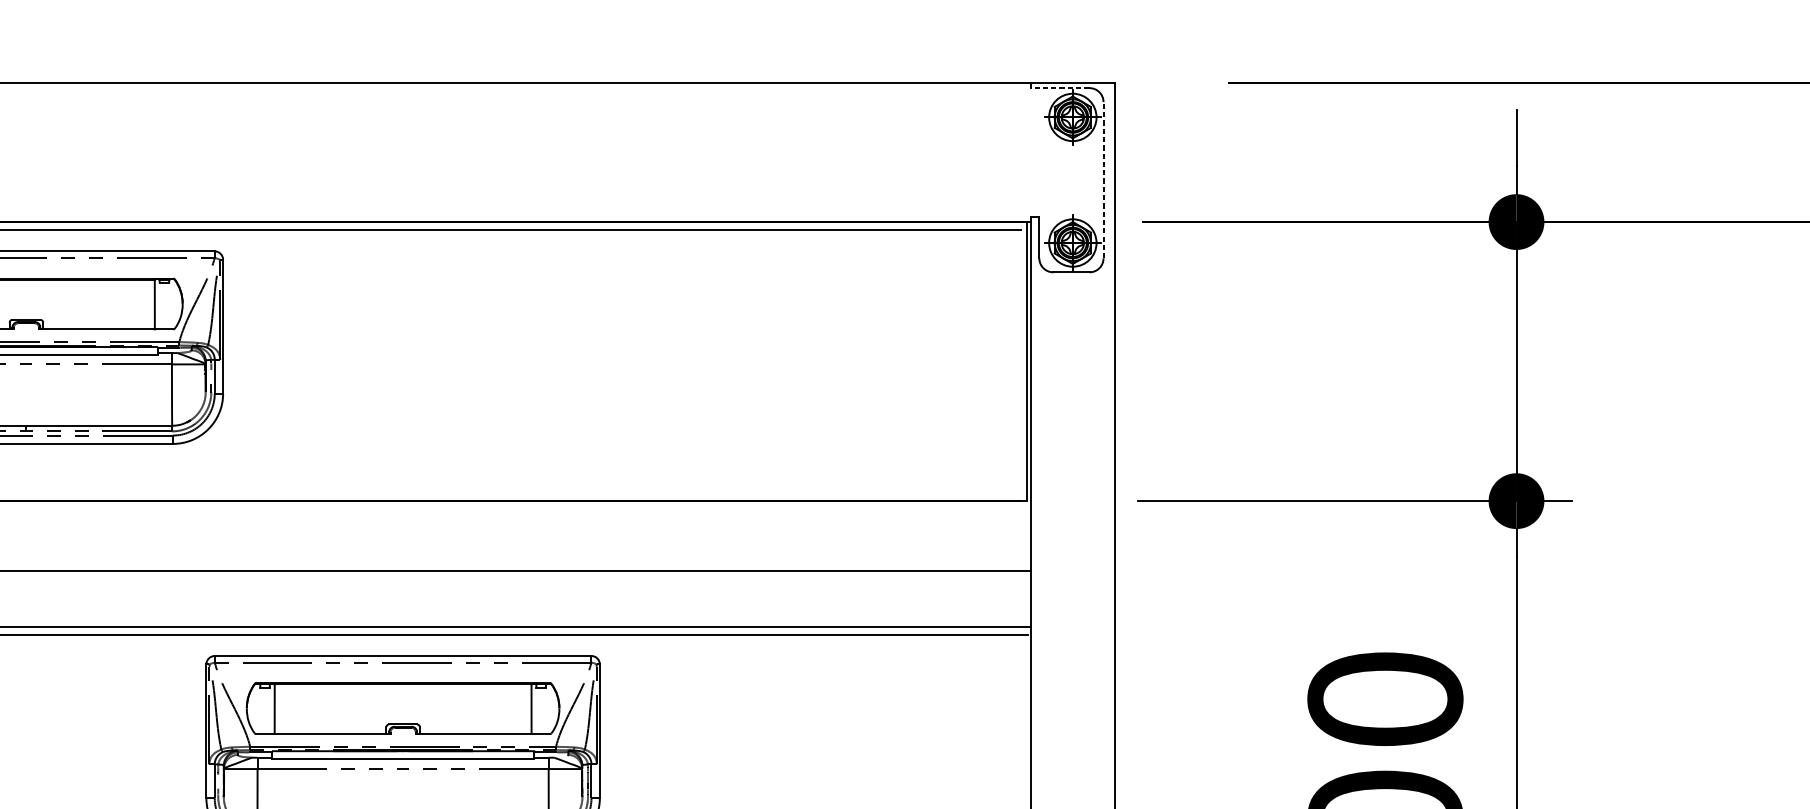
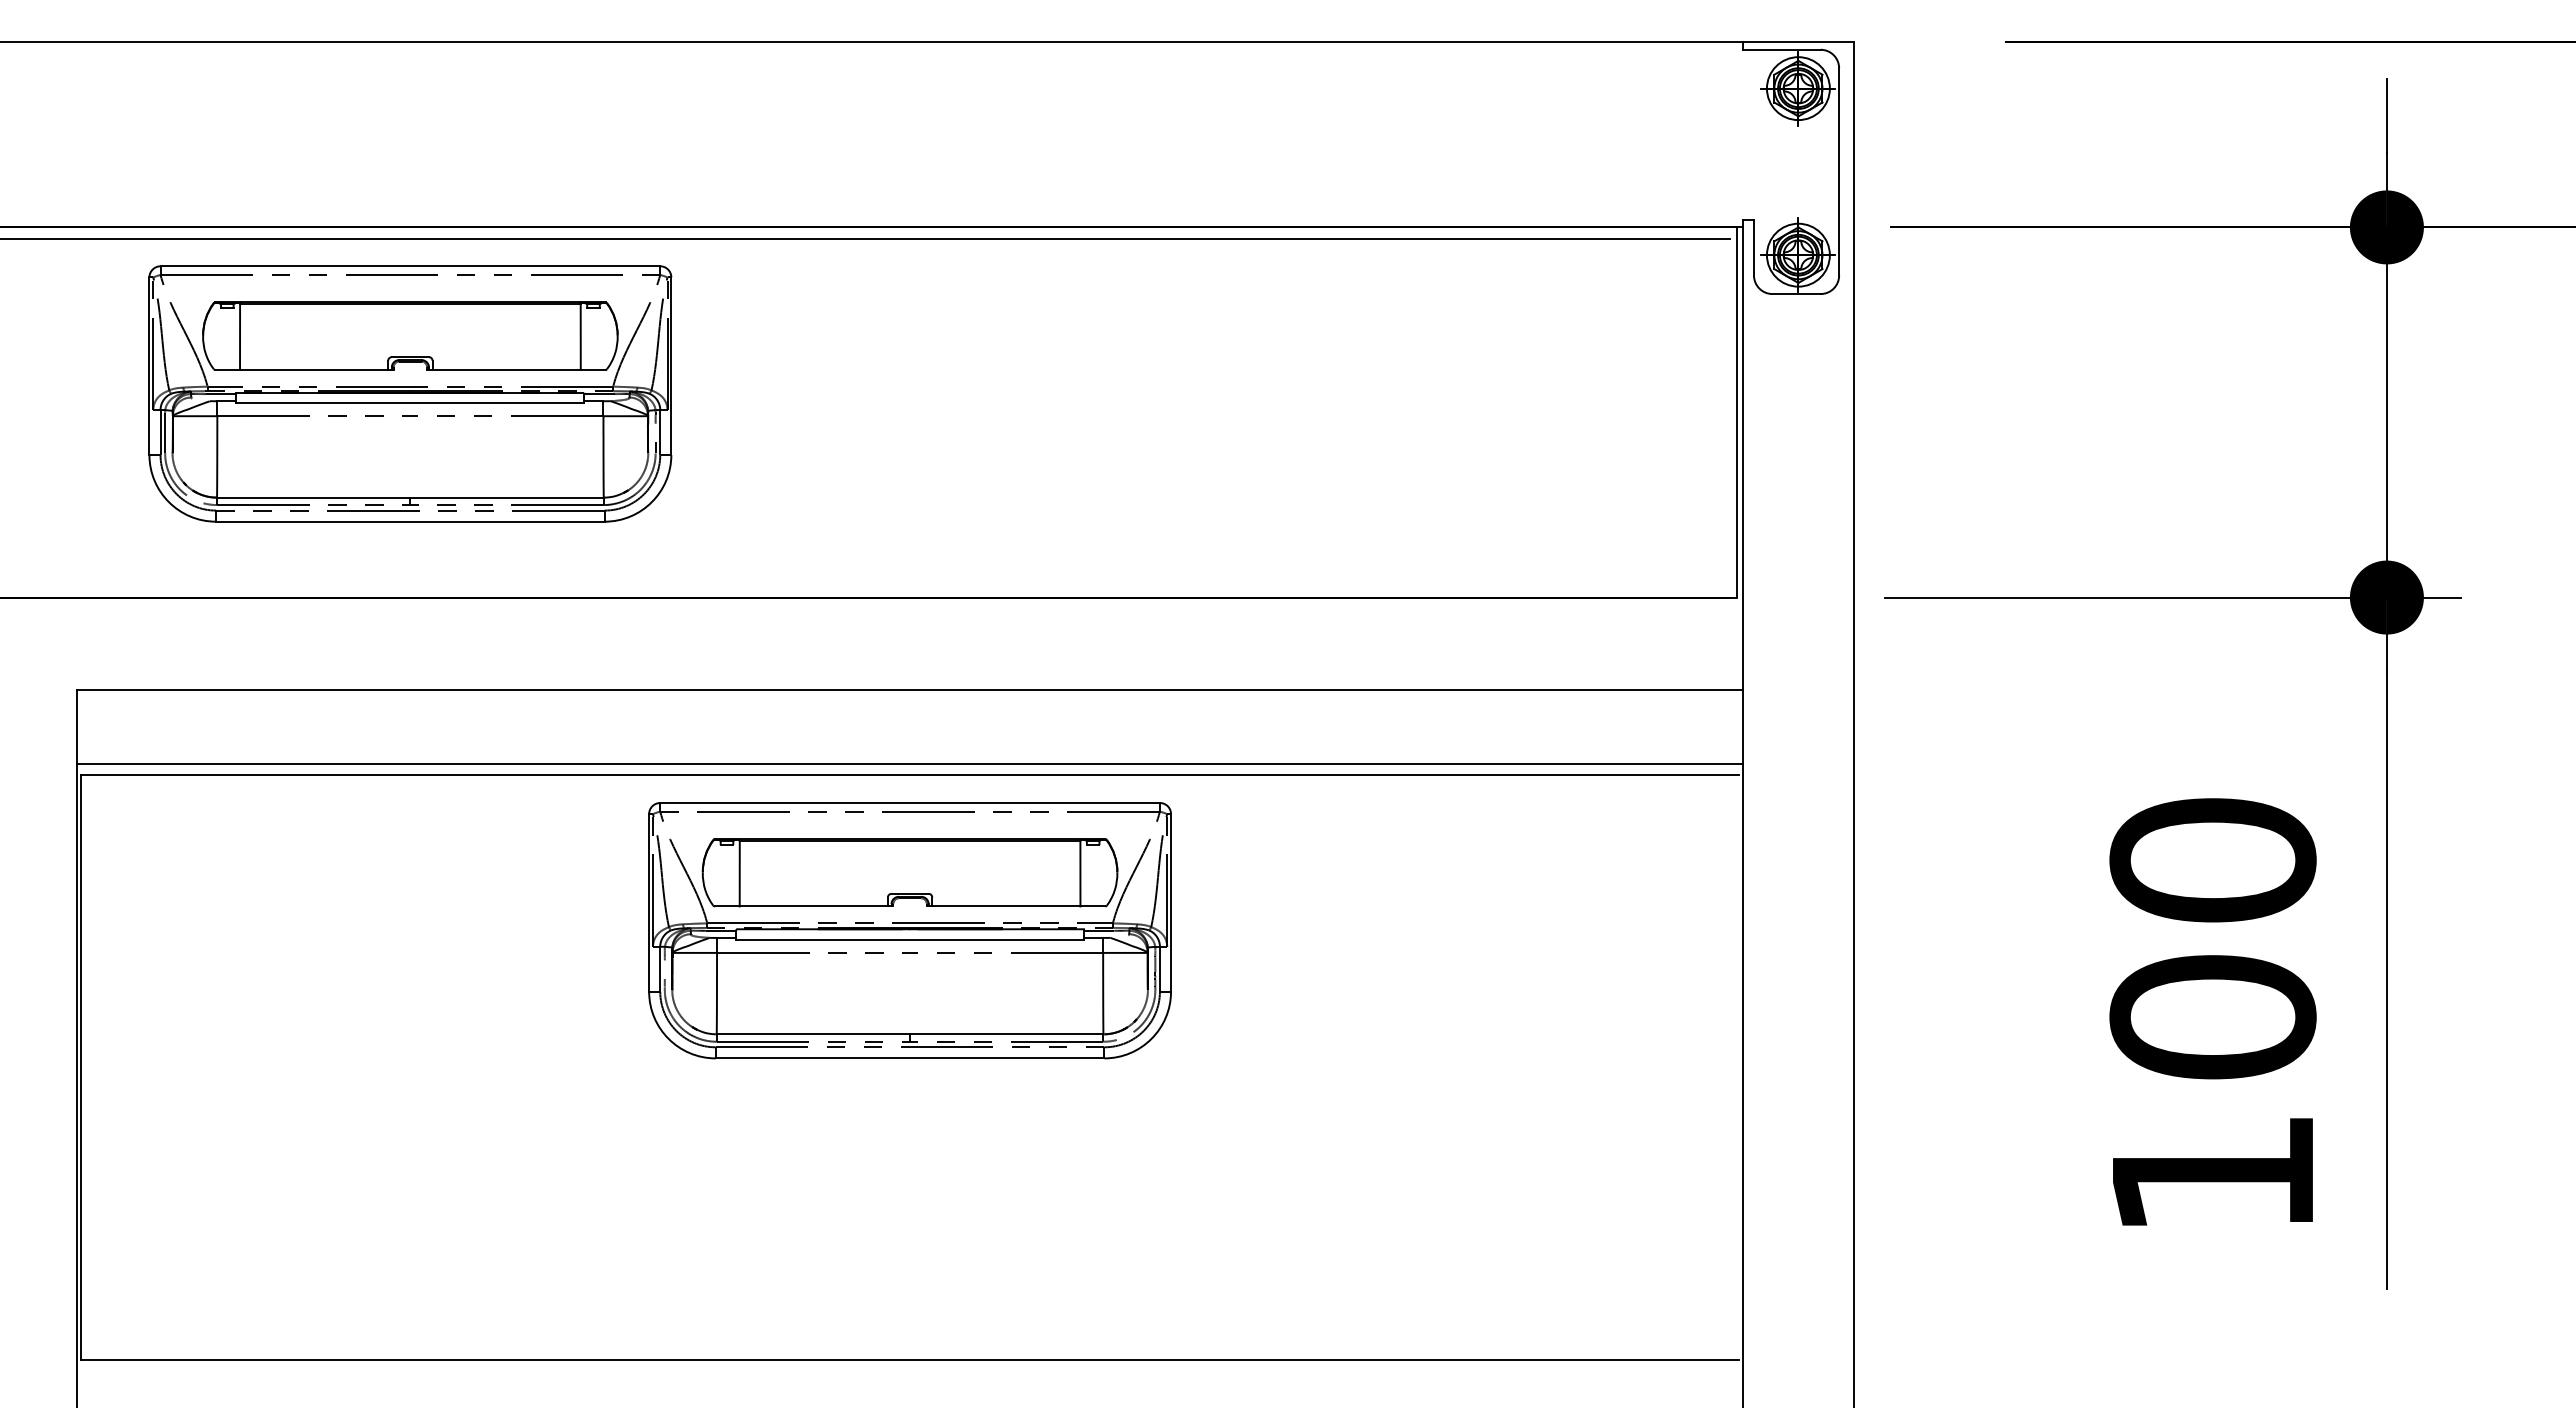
line: (1060, 87) -> (1781, 49), dashed -> solid
line: (1103, 179) -> (1839, 171), dashed -> solid

